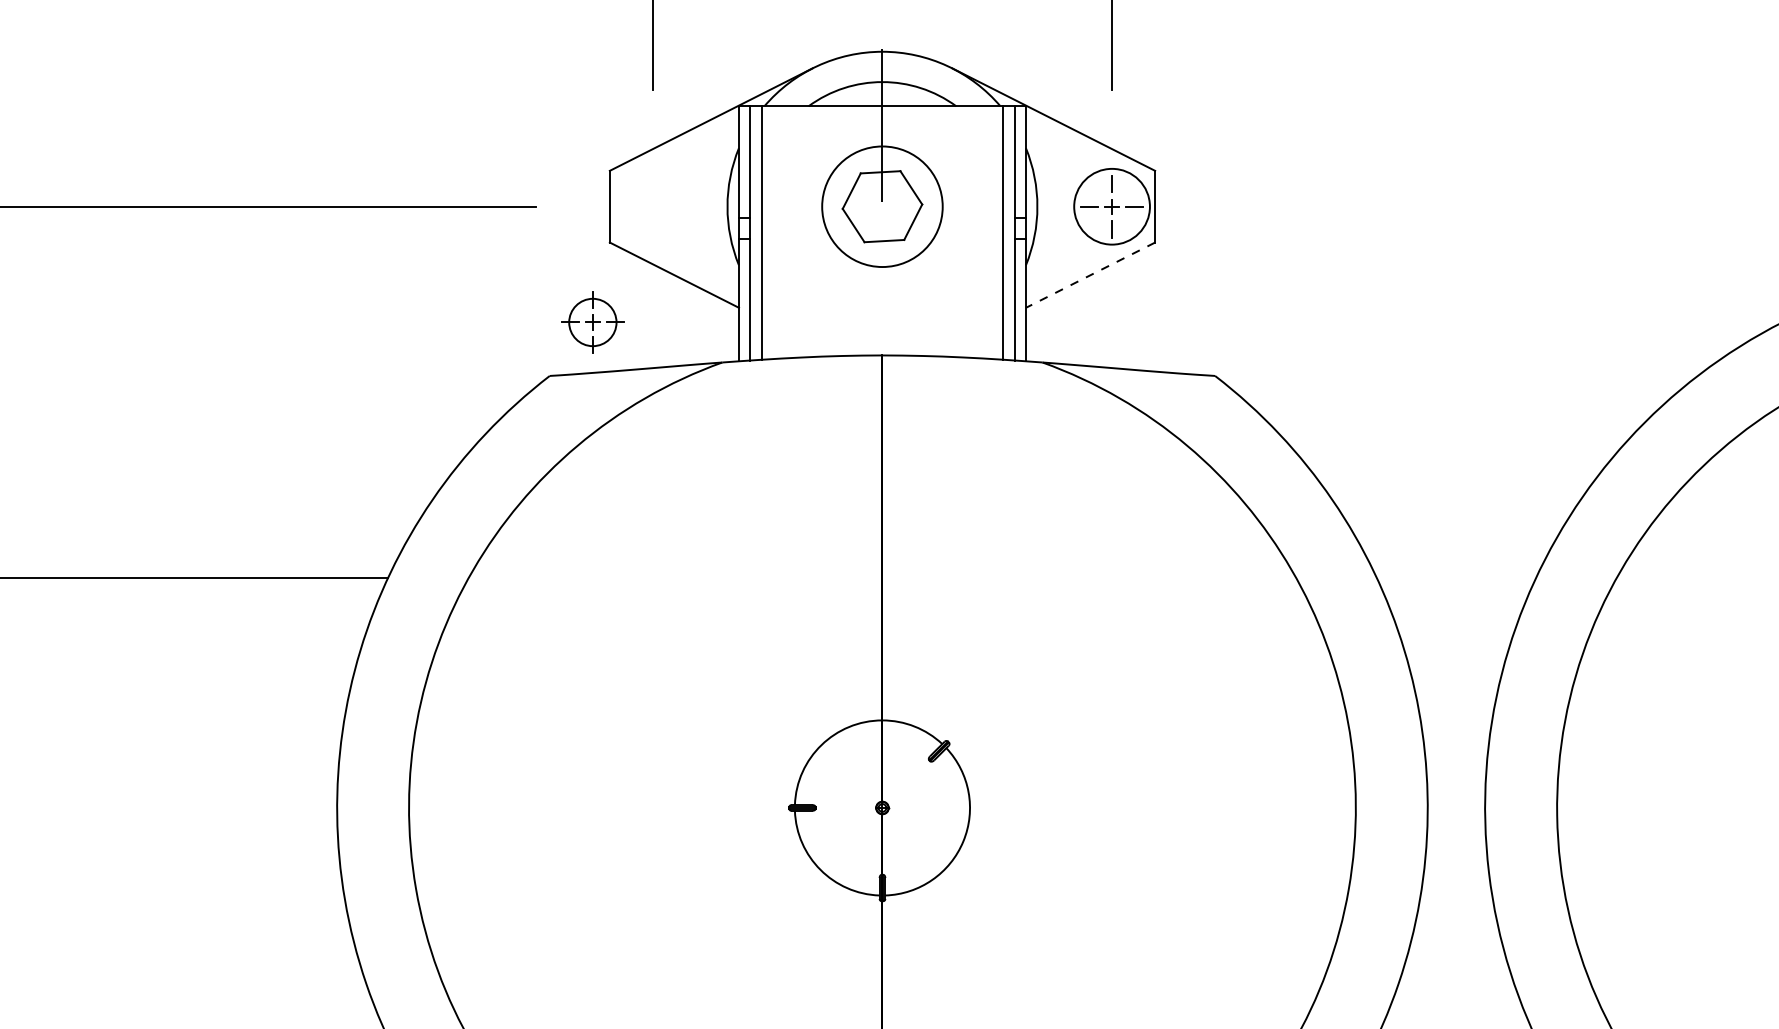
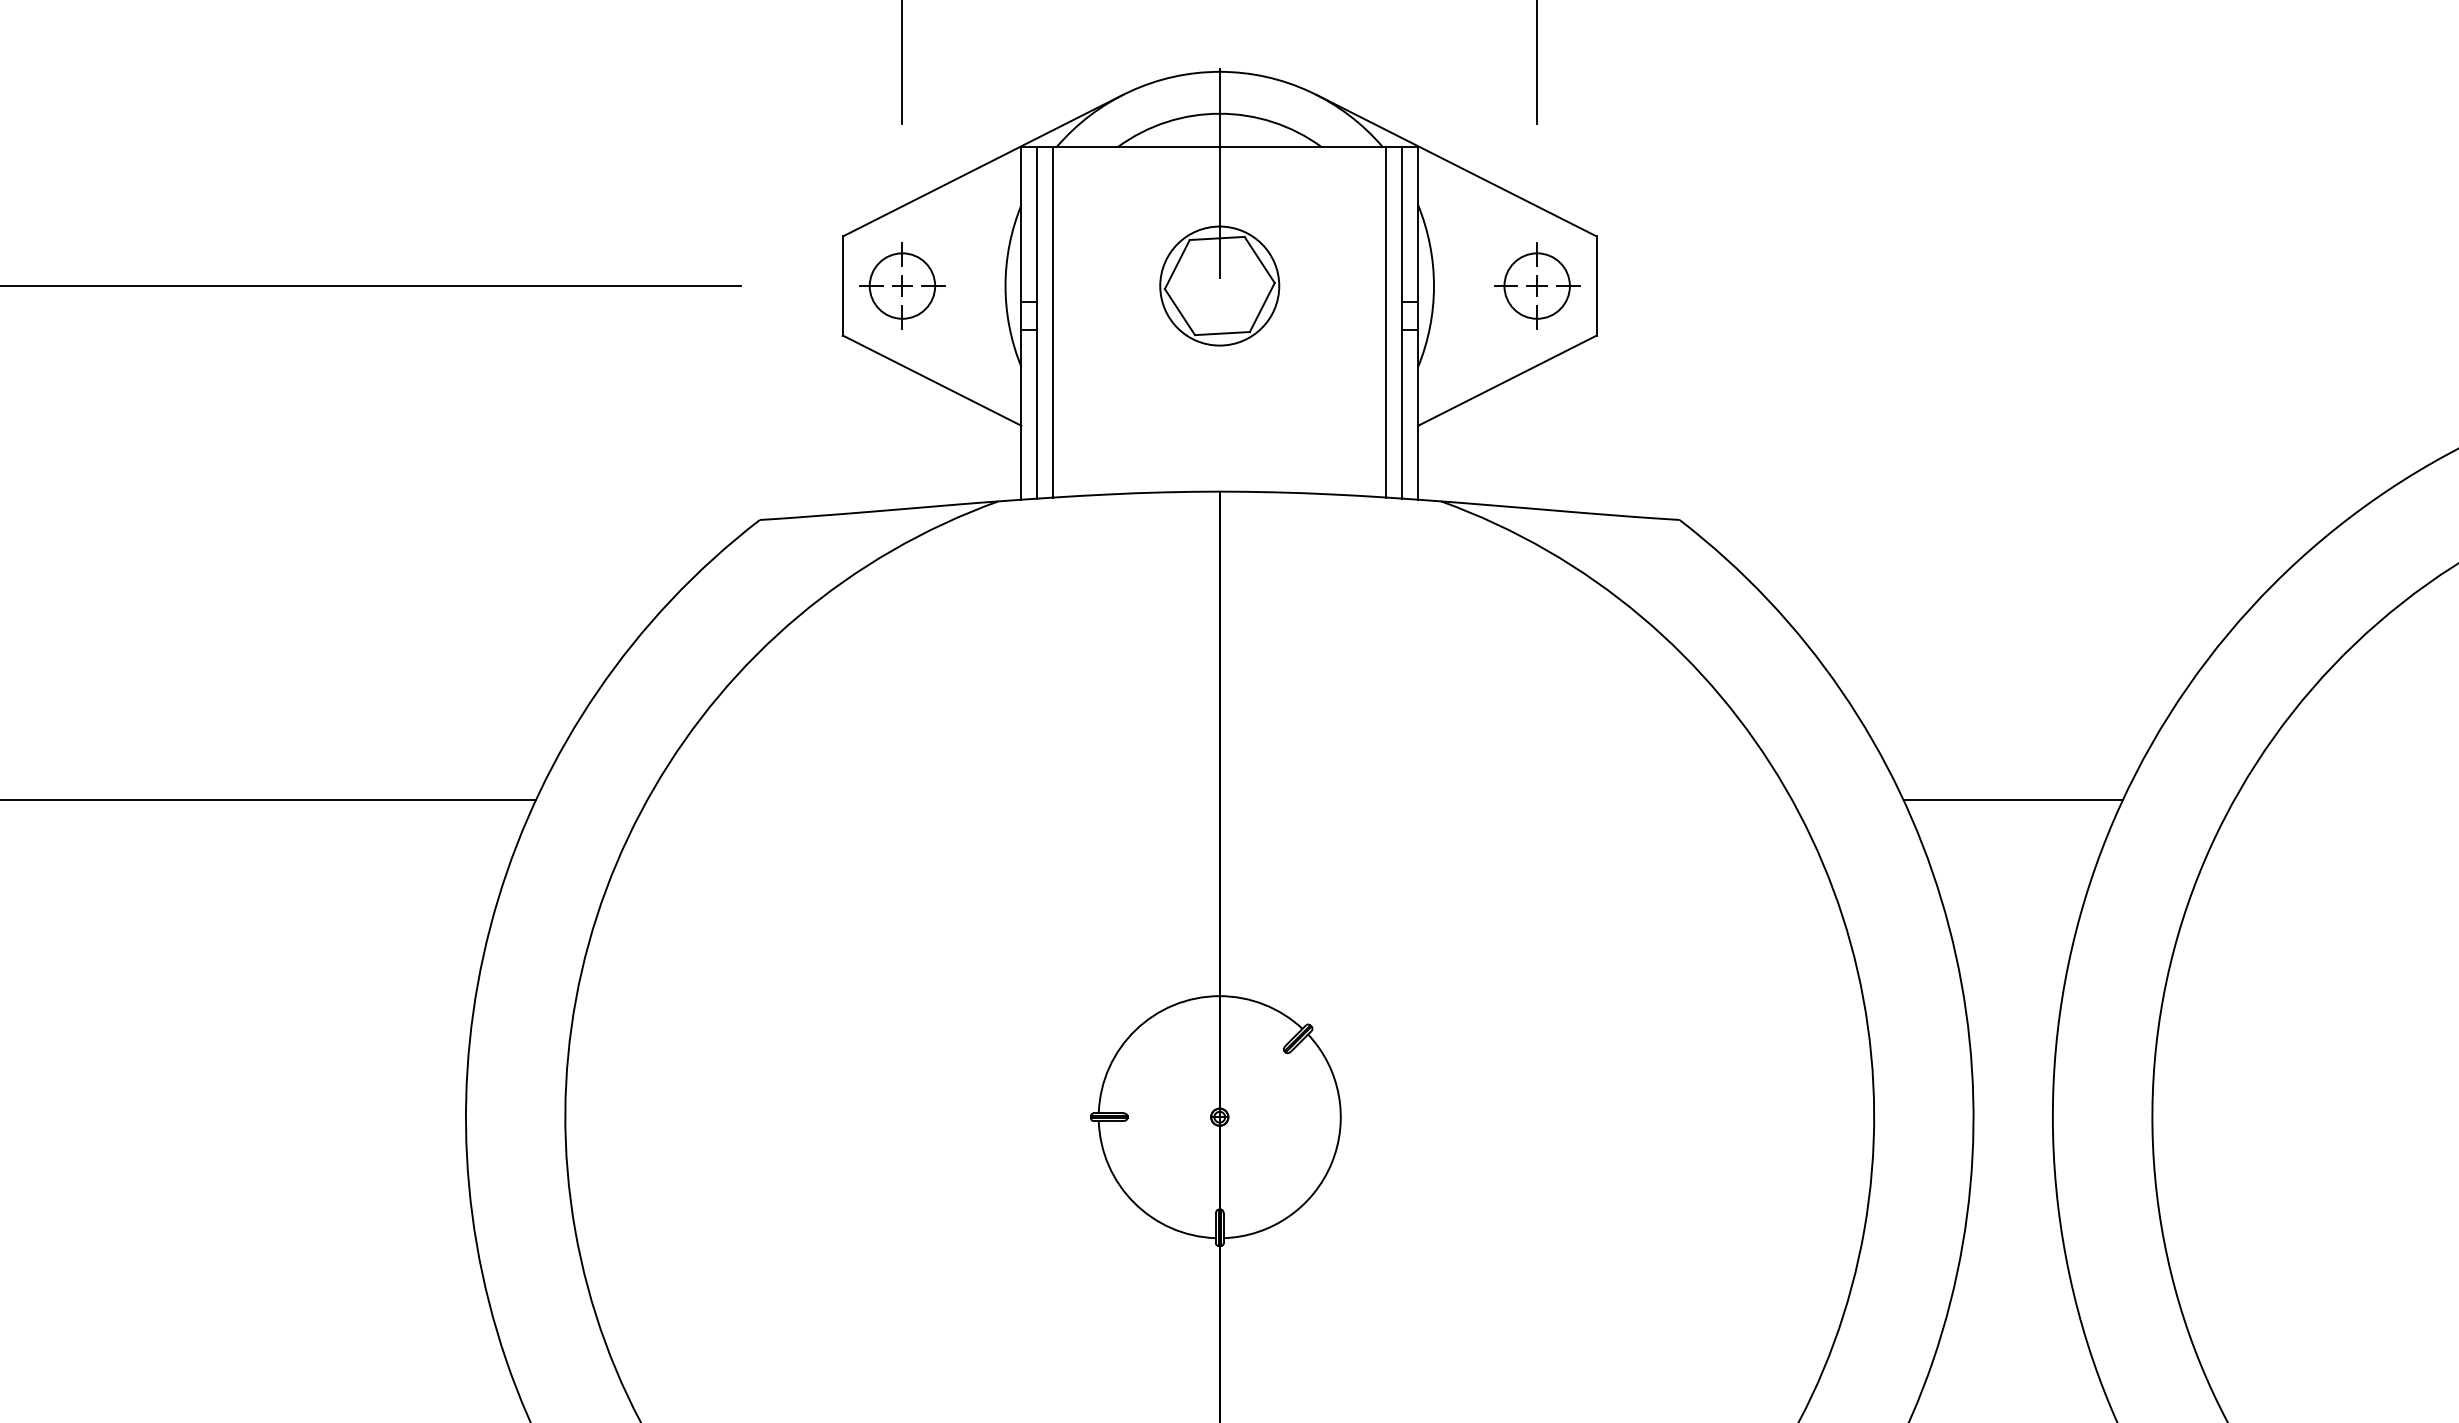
circle: (882, 206) -> (1219, 285), size x0.71
circle: (1111, 206) -> (1536, 285), size x0.62
line: (1089, 275) -> (1506, 380), dashed -> solid
part: (592, 322) -> (902, 285), moved
line: (1456, 578) -> (2013, 799), added

